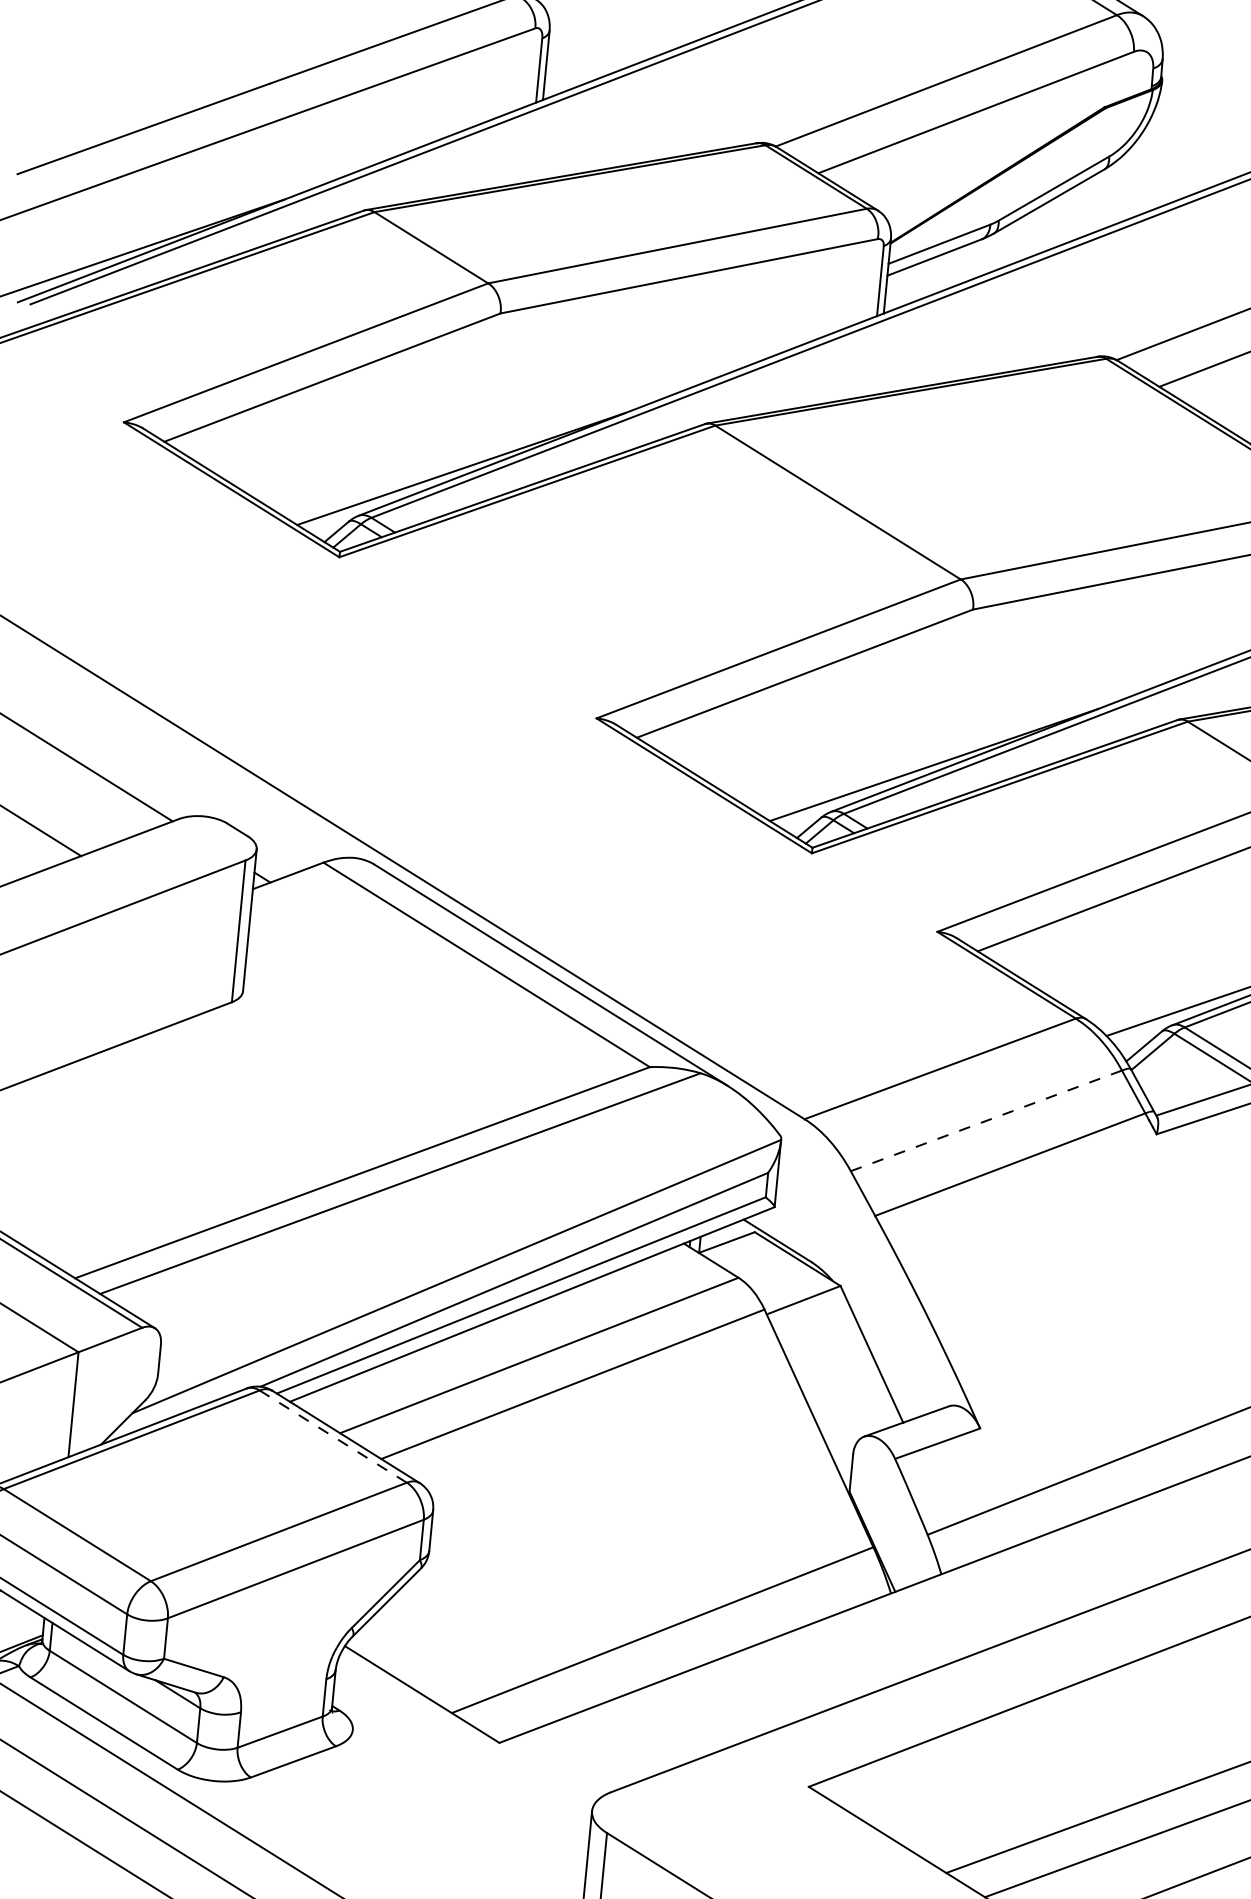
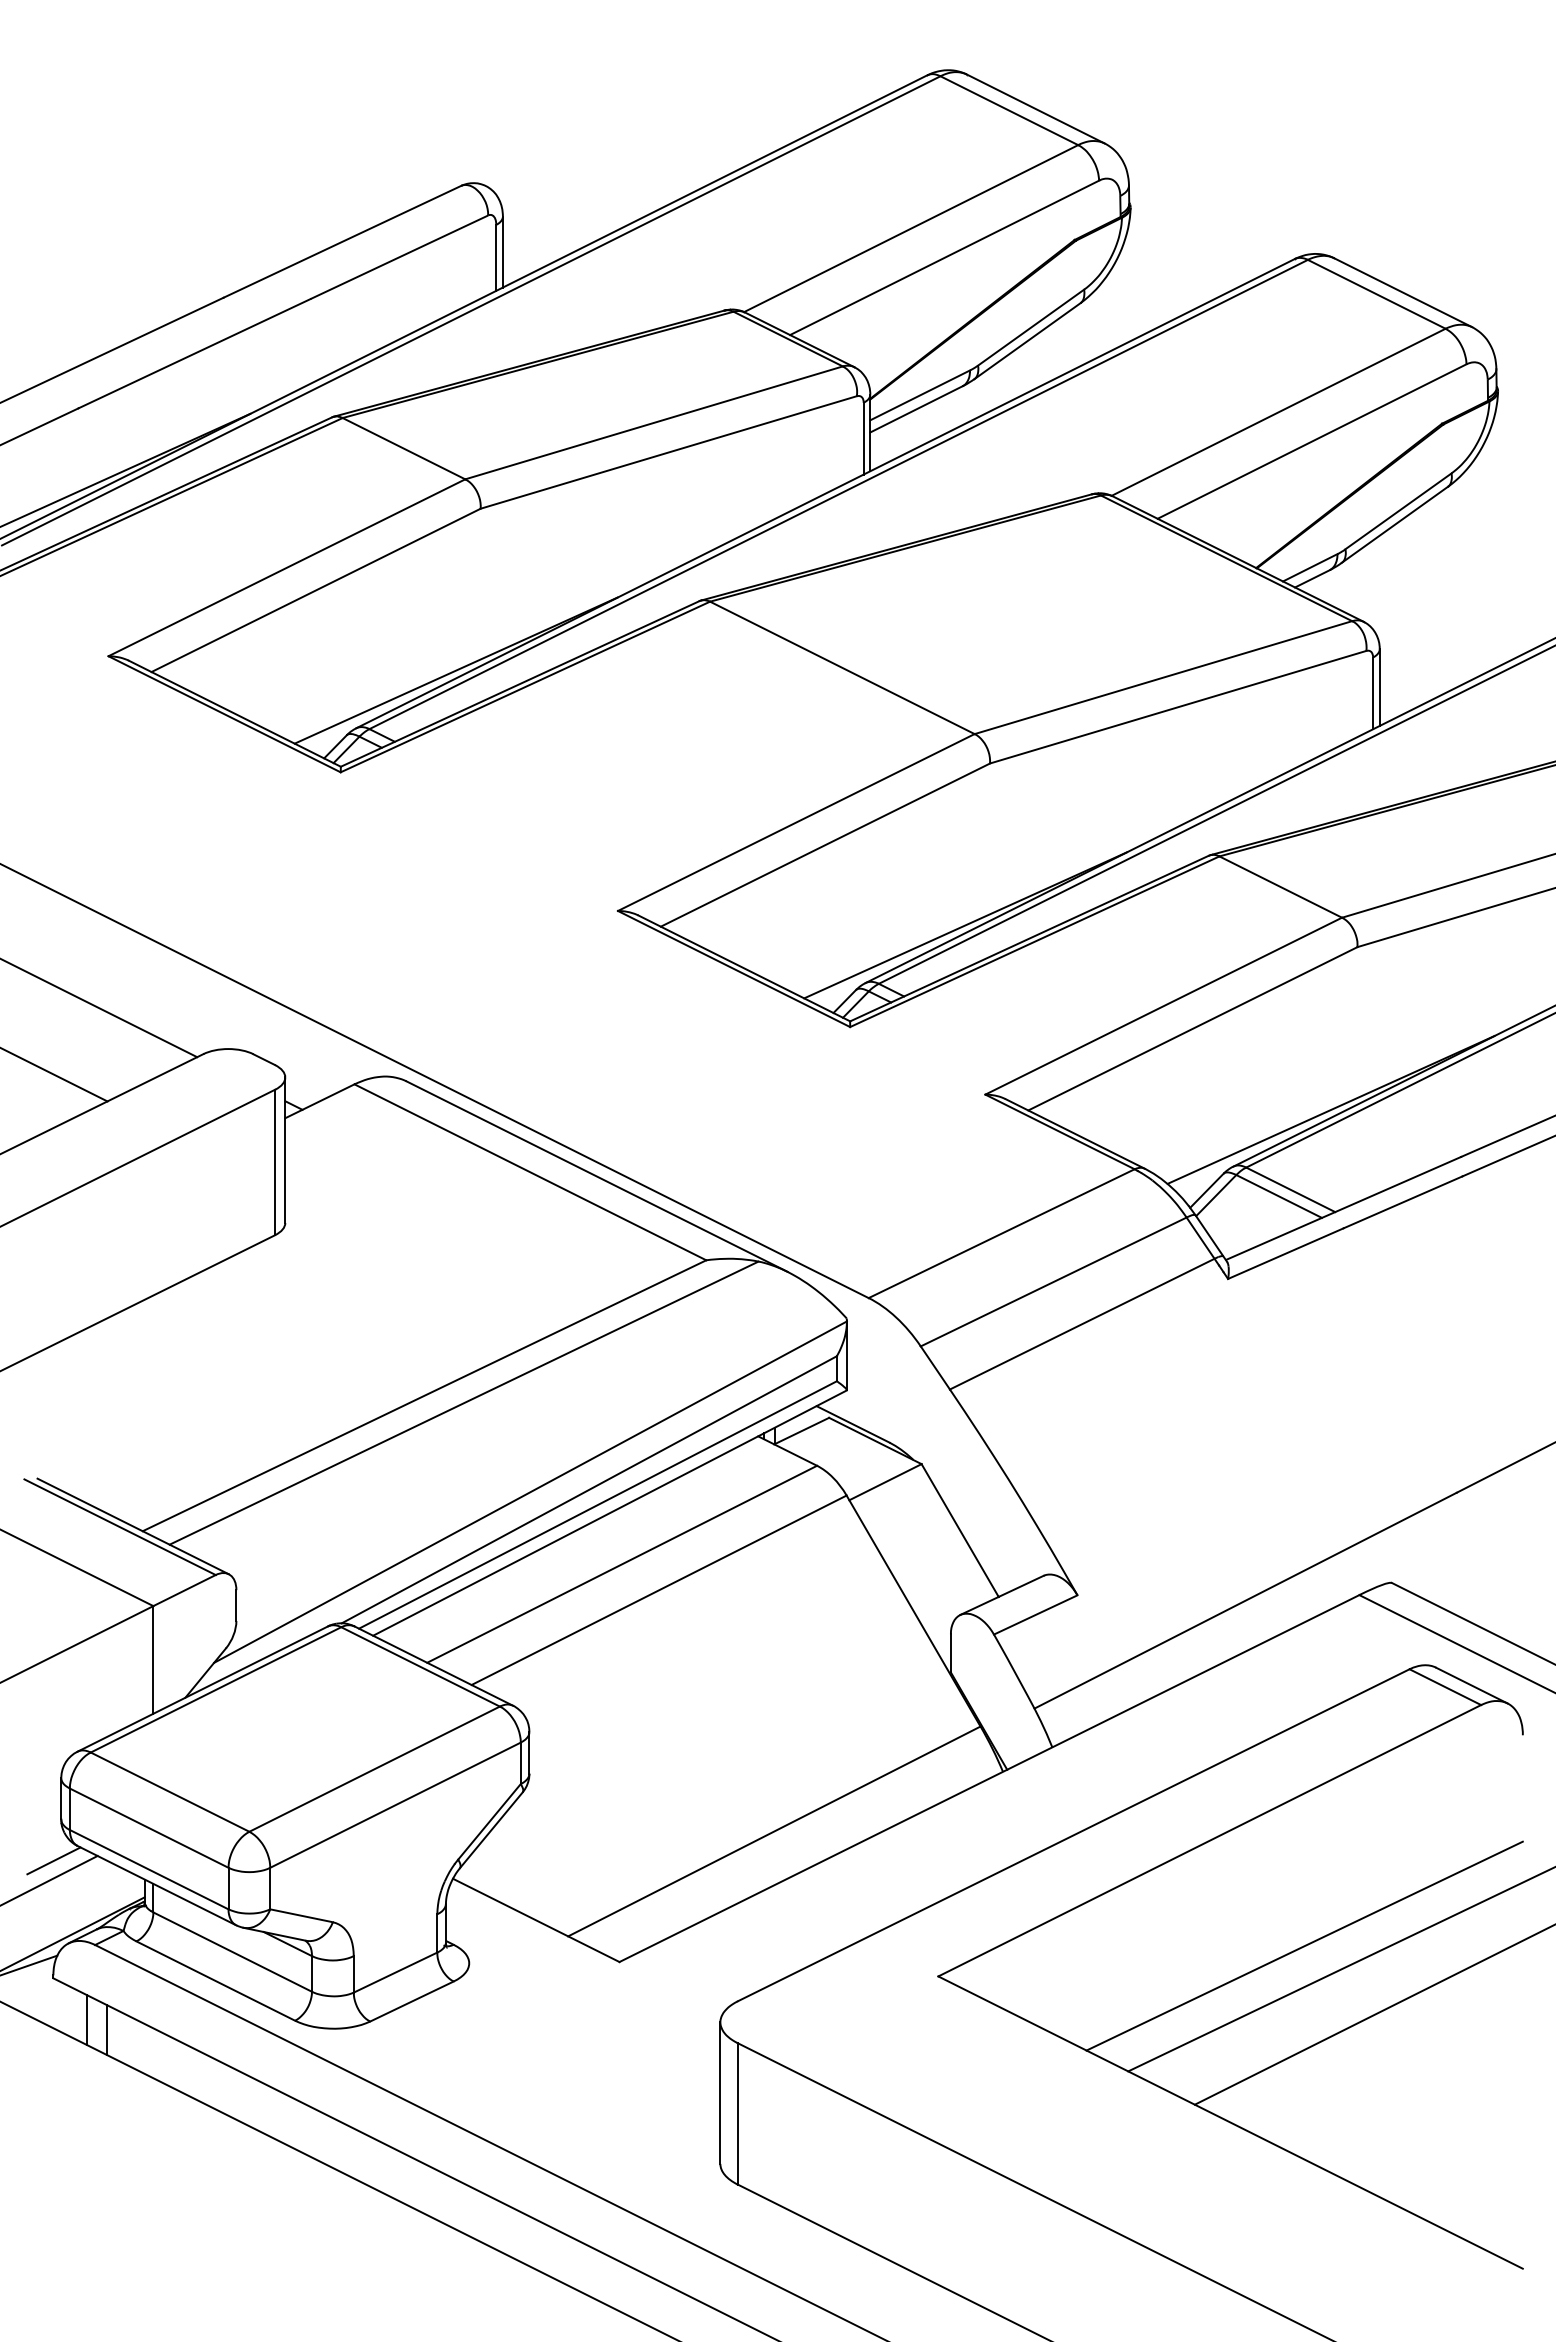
line: (986, 1120) -> (1053, 1281), dashed -> solid
line: (333, 1436) -> (420, 1666), dashed -> solid

